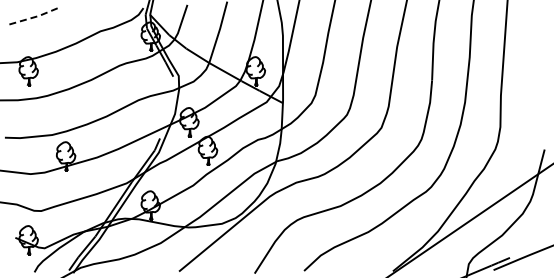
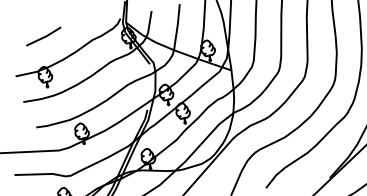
line: (36, 16) -> (44, 36), dashed -> solid

